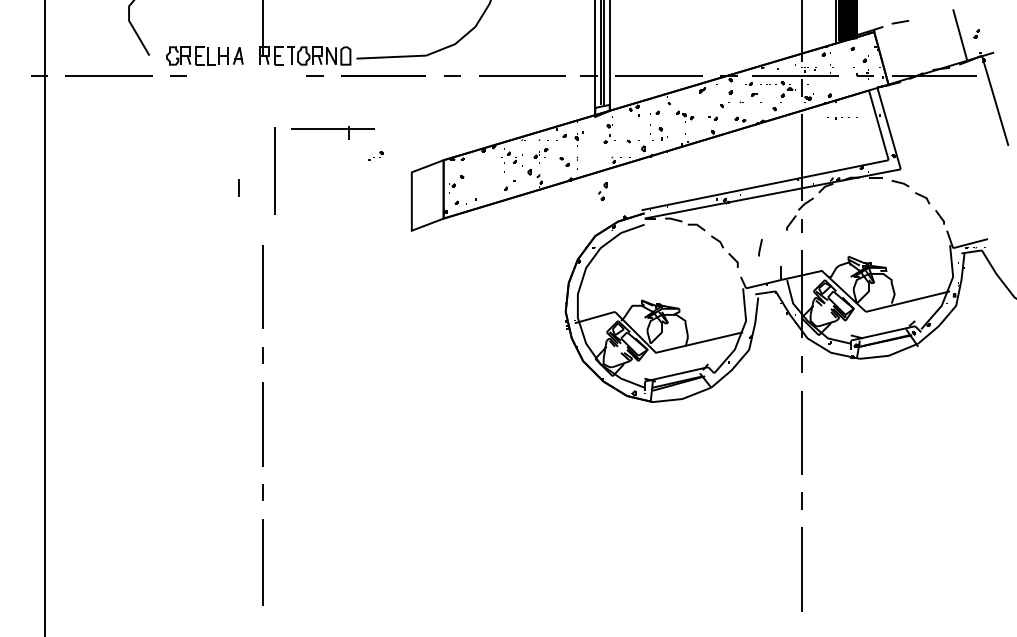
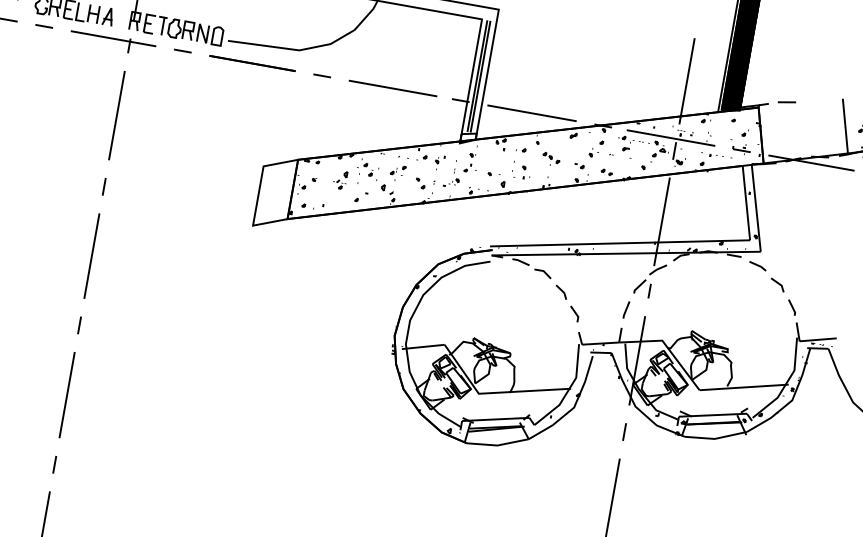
part: (842, 118) -> (716, 156), moved
part: (332, 132) -> (112, 42), moved
part: (375, 155) -> (451, 182), moved
line: (274, 170) -> (116, 115), moved
line: (238, 187) -> (103, 186), moved
part: (602, 190) -> (341, 179), moved
line: (760, 247) -> (626, 309), moved

